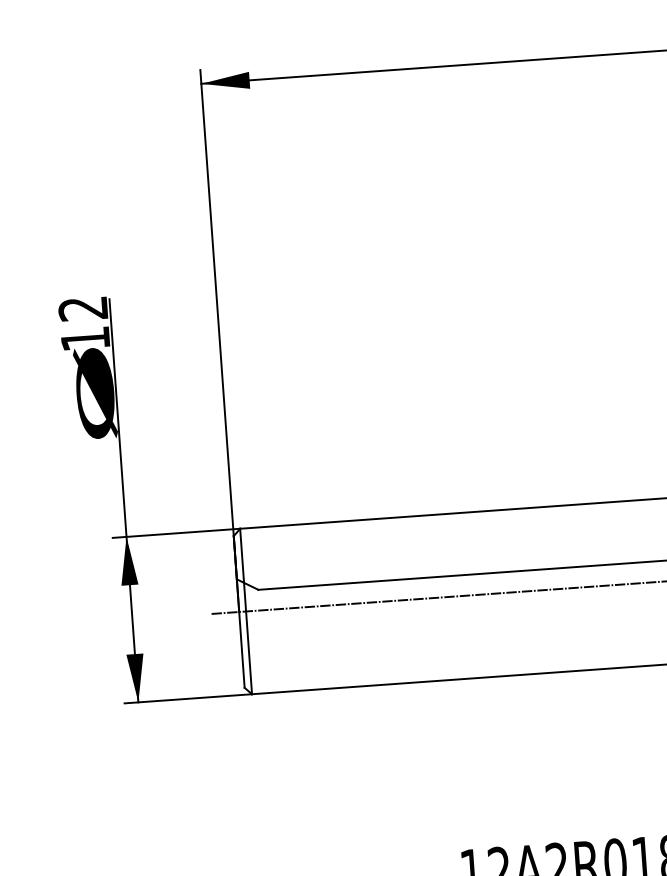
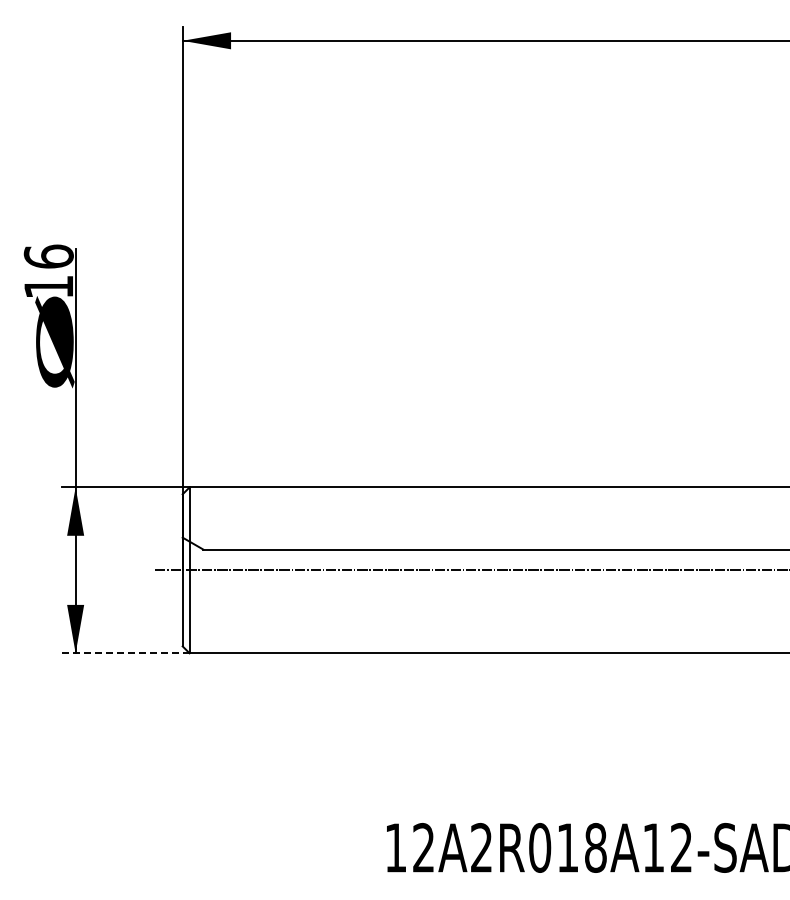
text: (82, 308) -> (48, 256), 12 -> 16
line: (188, 699) -> (125, 653), solid -> dashed

